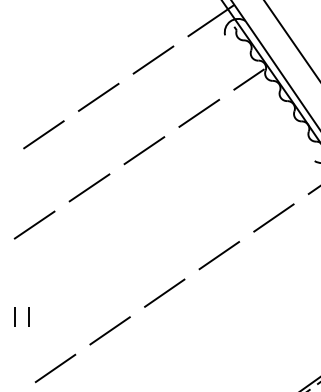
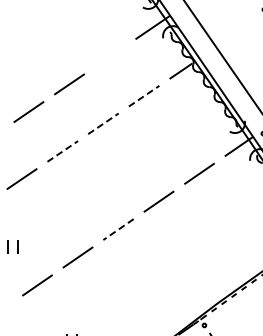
line: (152, 59) -> (109, 56), removed
line: (199, 112) -> (144, 95), solid -> dashed
line: (144, 150) -> (103, 123), solid -> dashed
line: (90, 187) -> (63, 151), solid -> dashed
line: (164, 293) -> (118, 229), solid -> dashed

